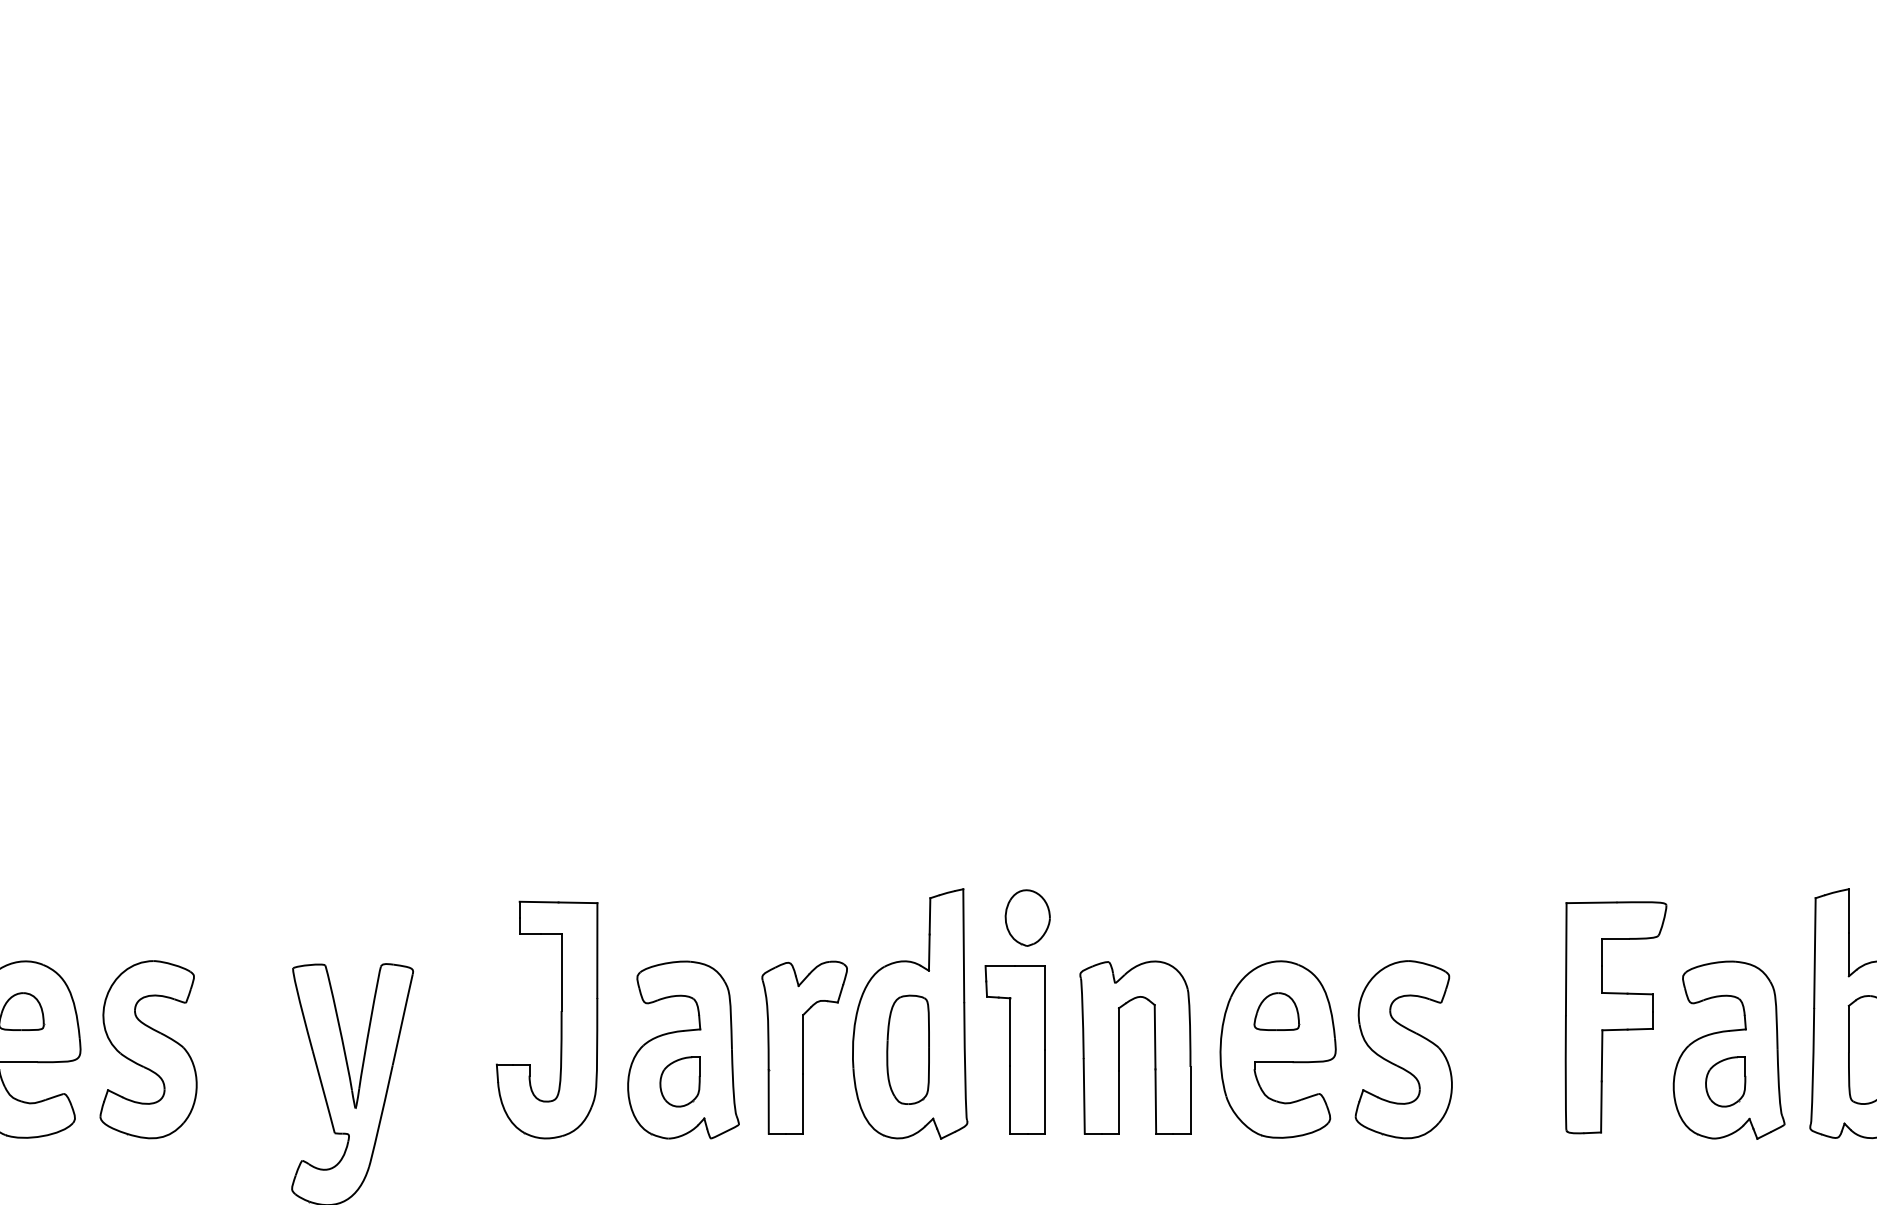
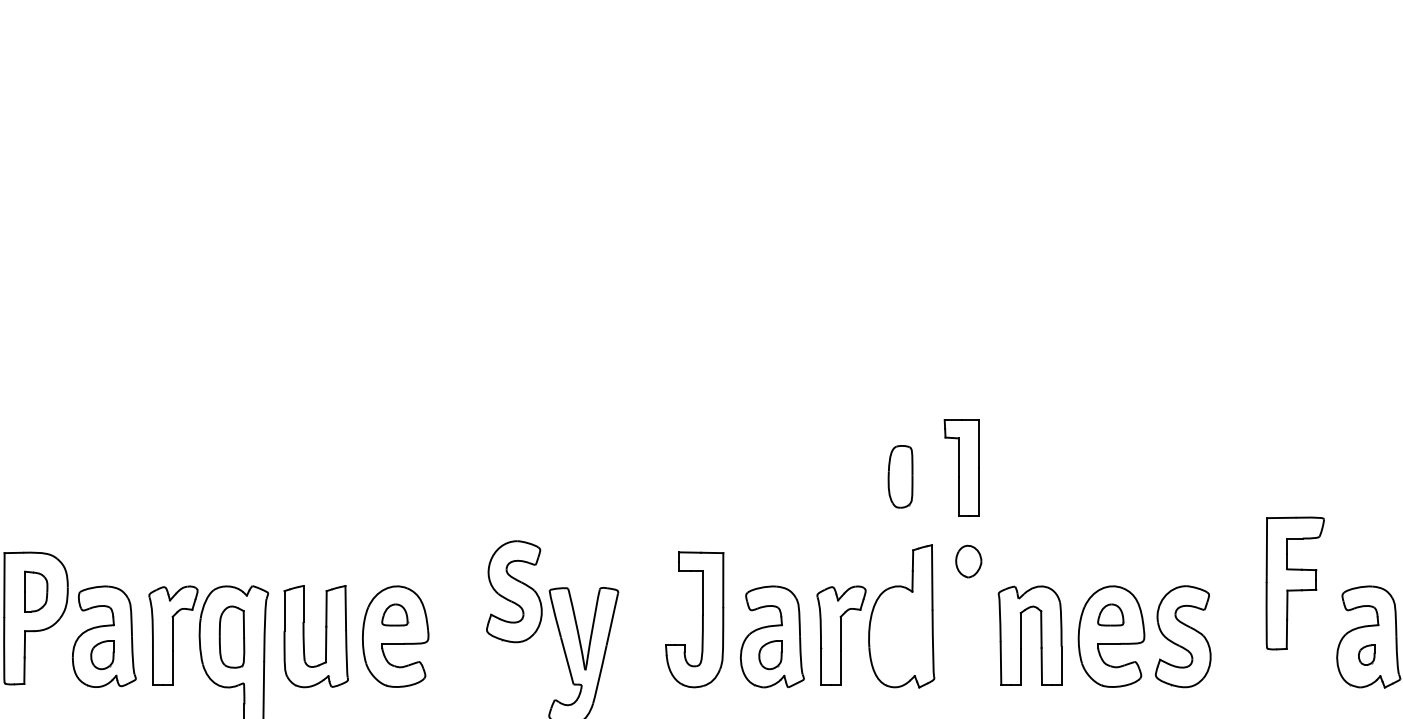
part: (1614, 1017) -> (1294, 583), moved
part: (148, 1049) -> (514, 591), moved
part: (908, 1049) -> (900, 476), moved
part: (1015, 1049) -> (961, 467), moved
part: (1725, 1082) -> (1366, 655), size x0.7

